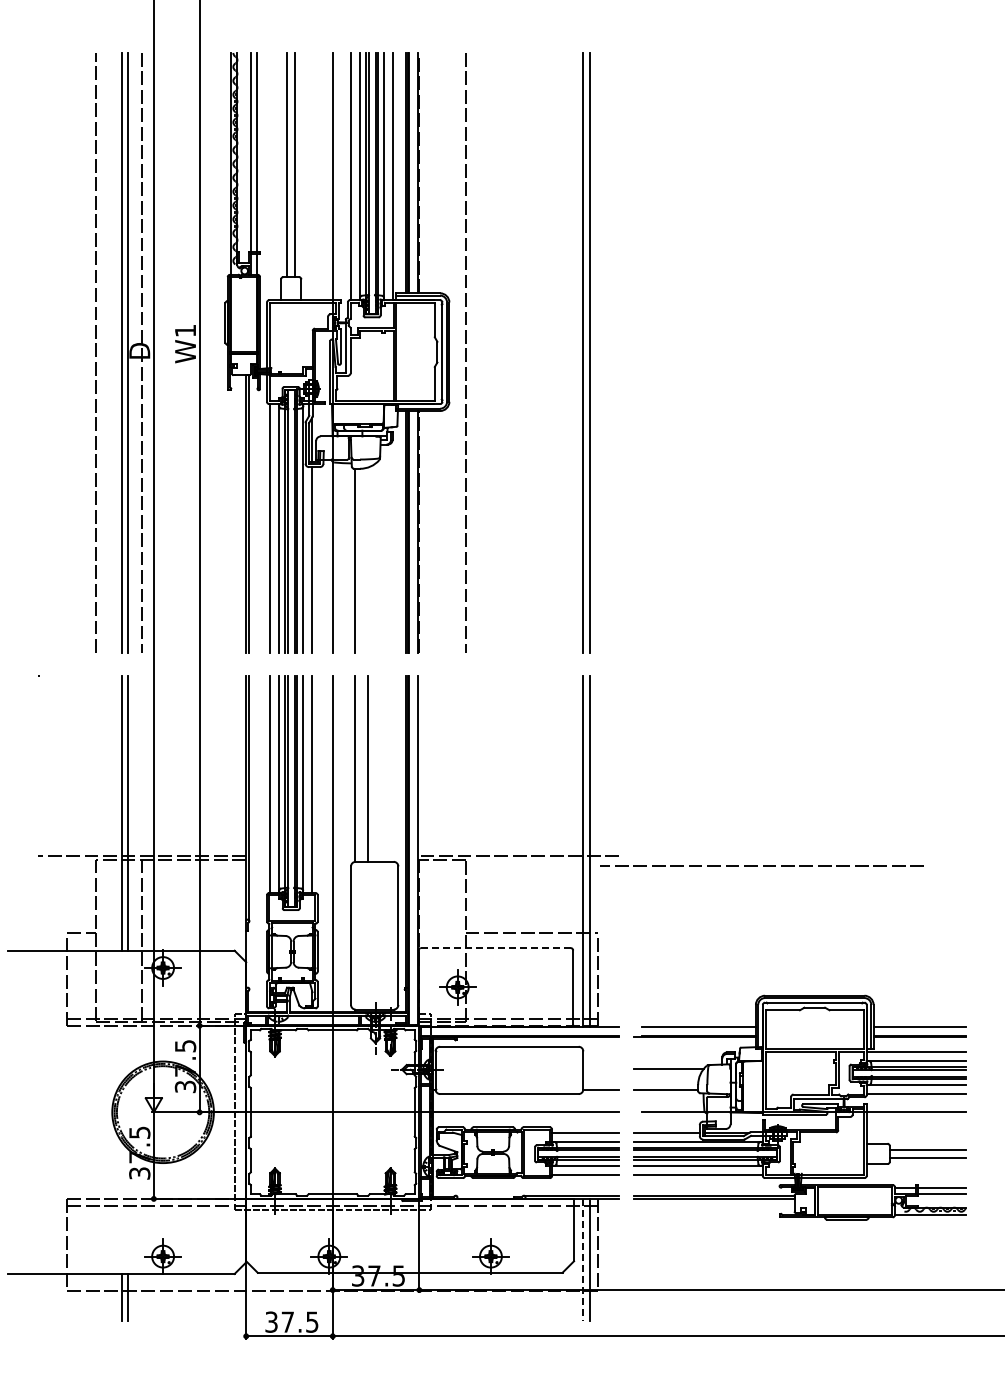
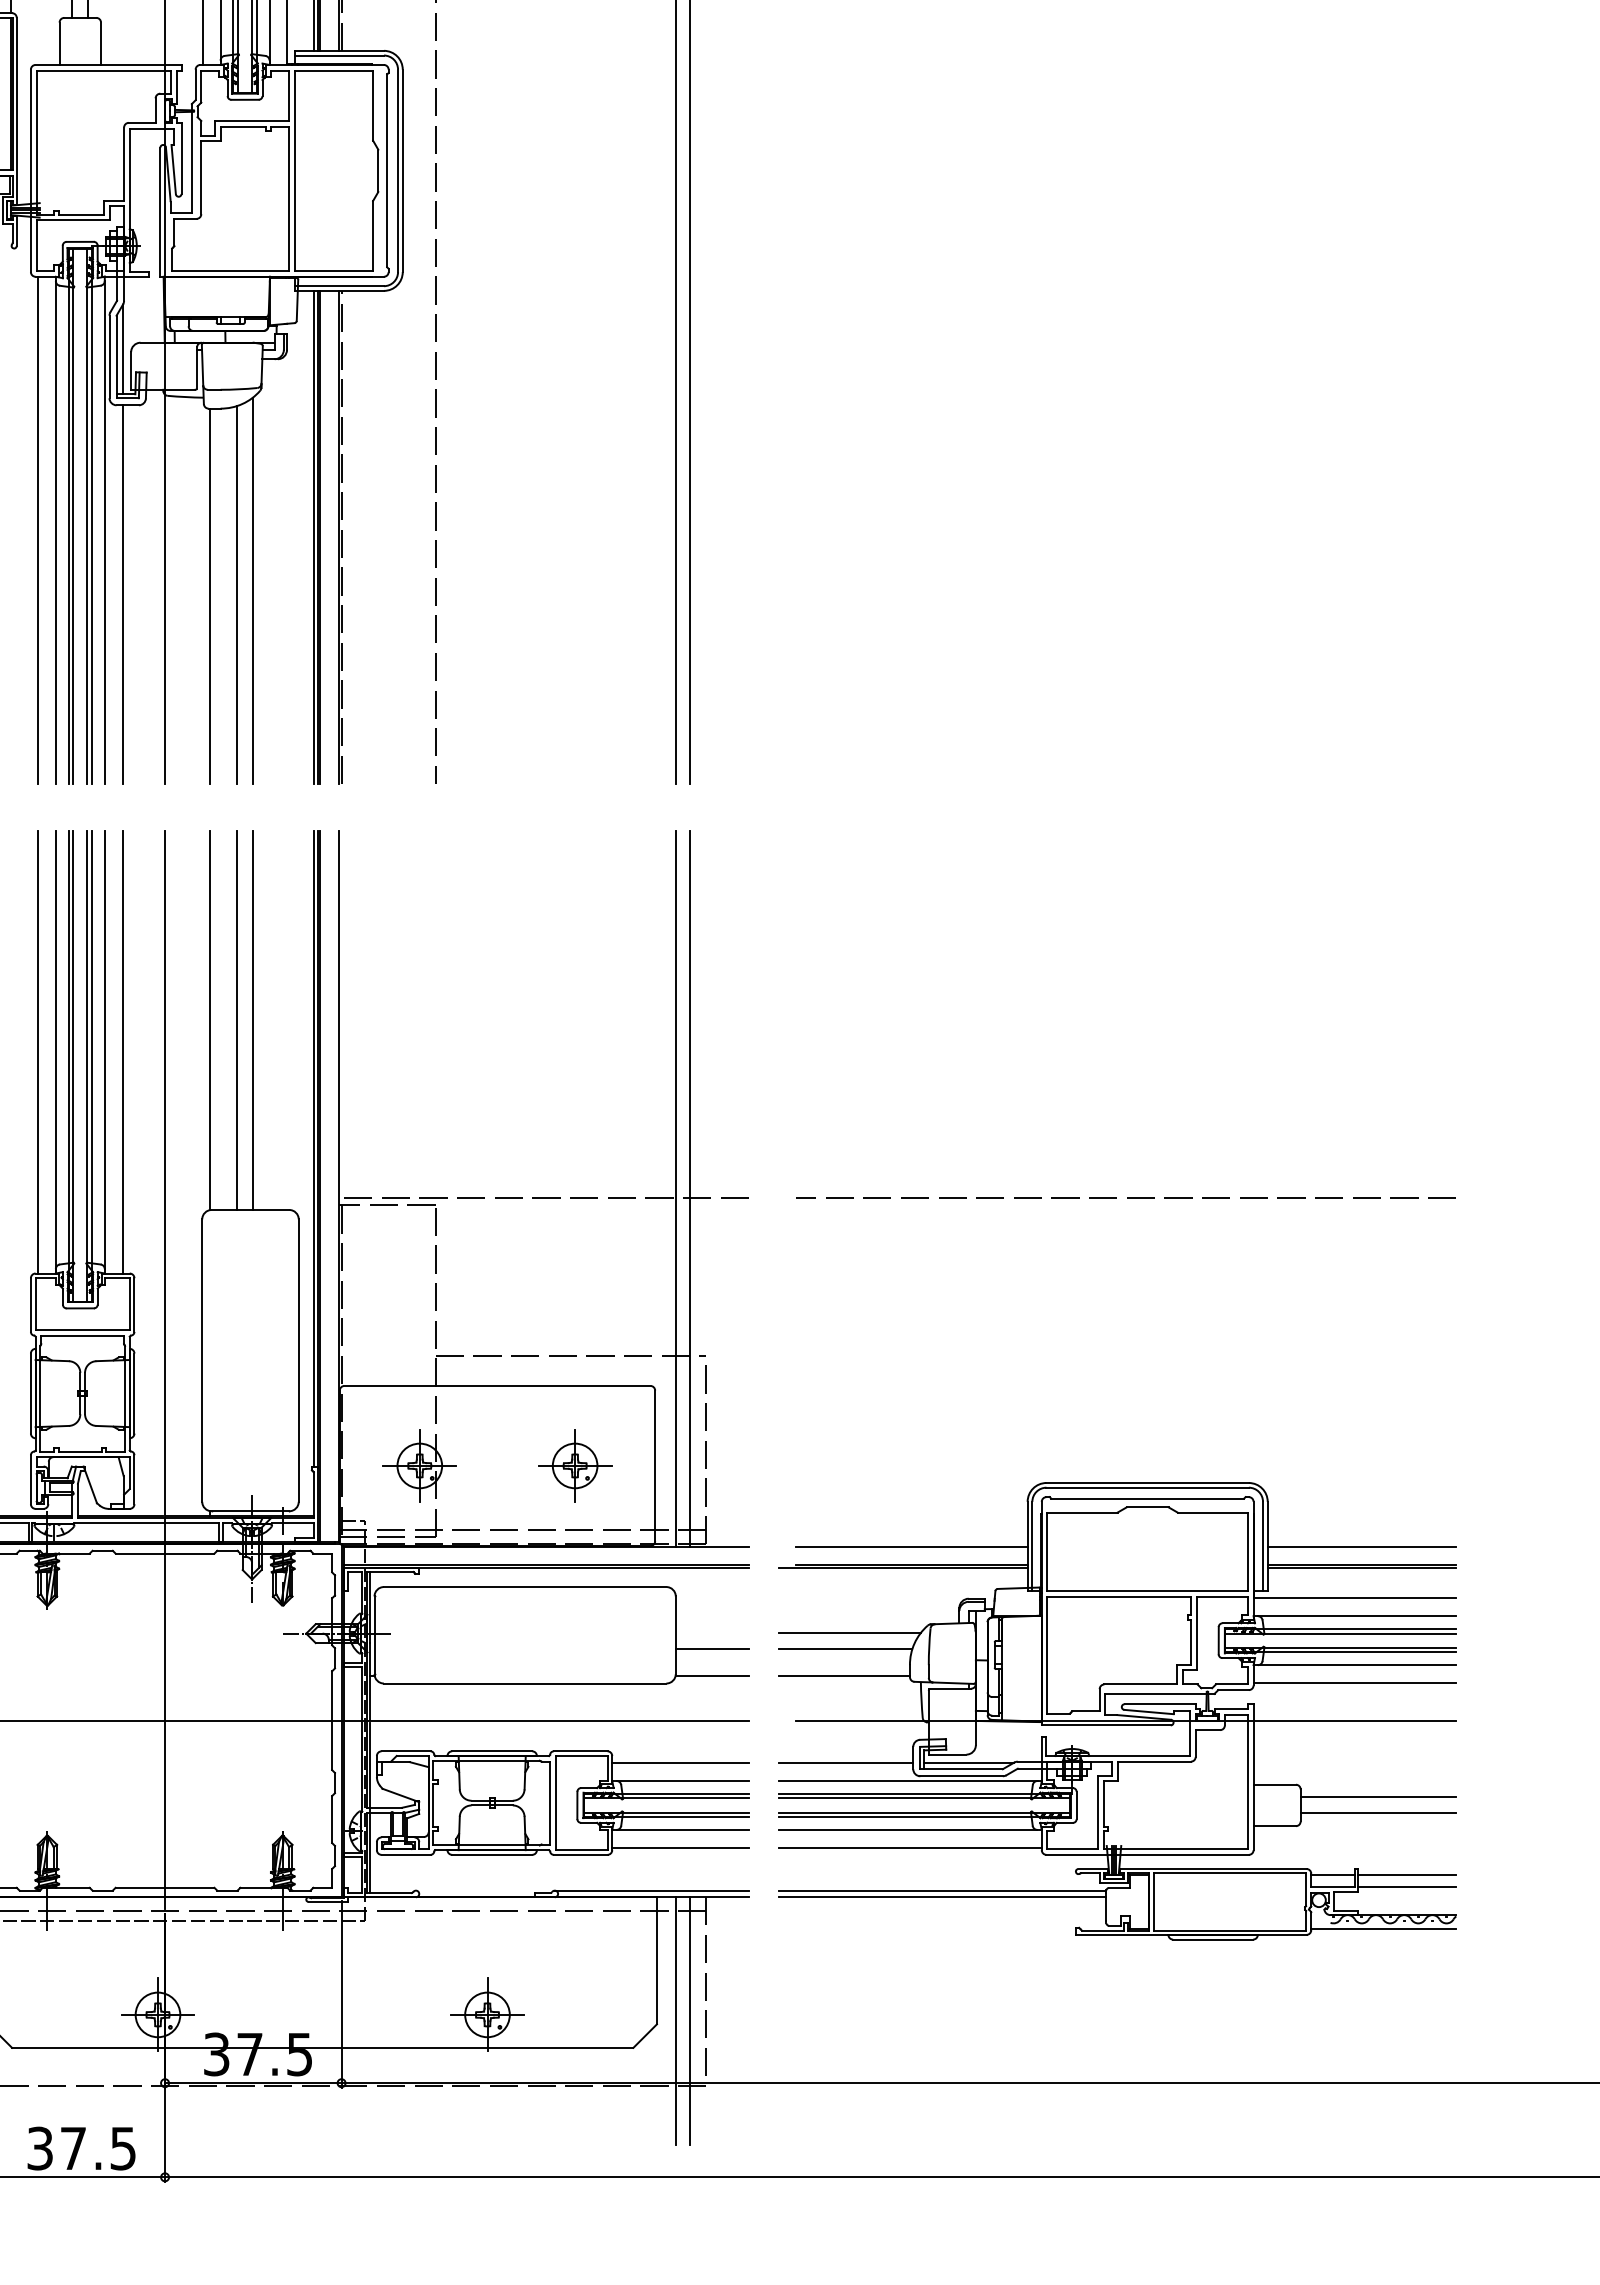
line: (375, 557) -> (252, 589), added
line: (368, 559) -> (237, 593), added
line: (375, 768) -> (252, 1019), added
line: (763, 865) -> (1128, 1197), moved
line: (496, 948) -> (498, 1386), dashed -> solid
part: (533, 987) -> (574, 1466), added
line: (601, 1077) -> (712, 1649), added
line: (666, 1077) -> (845, 1649), added
line: (583, 1259) -> (676, 2020), dashed -> solid

